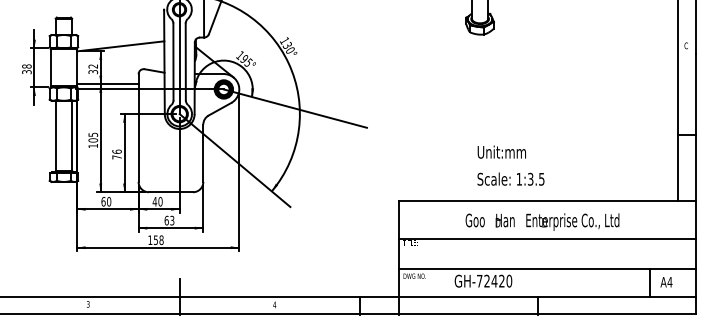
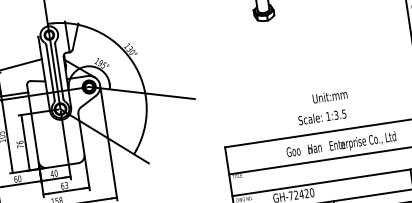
text: (501, 151) -> (329, 96), moved
text: (510, 178) -> (321, 116), moved
text: (542, 221) -> (341, 145), moved

